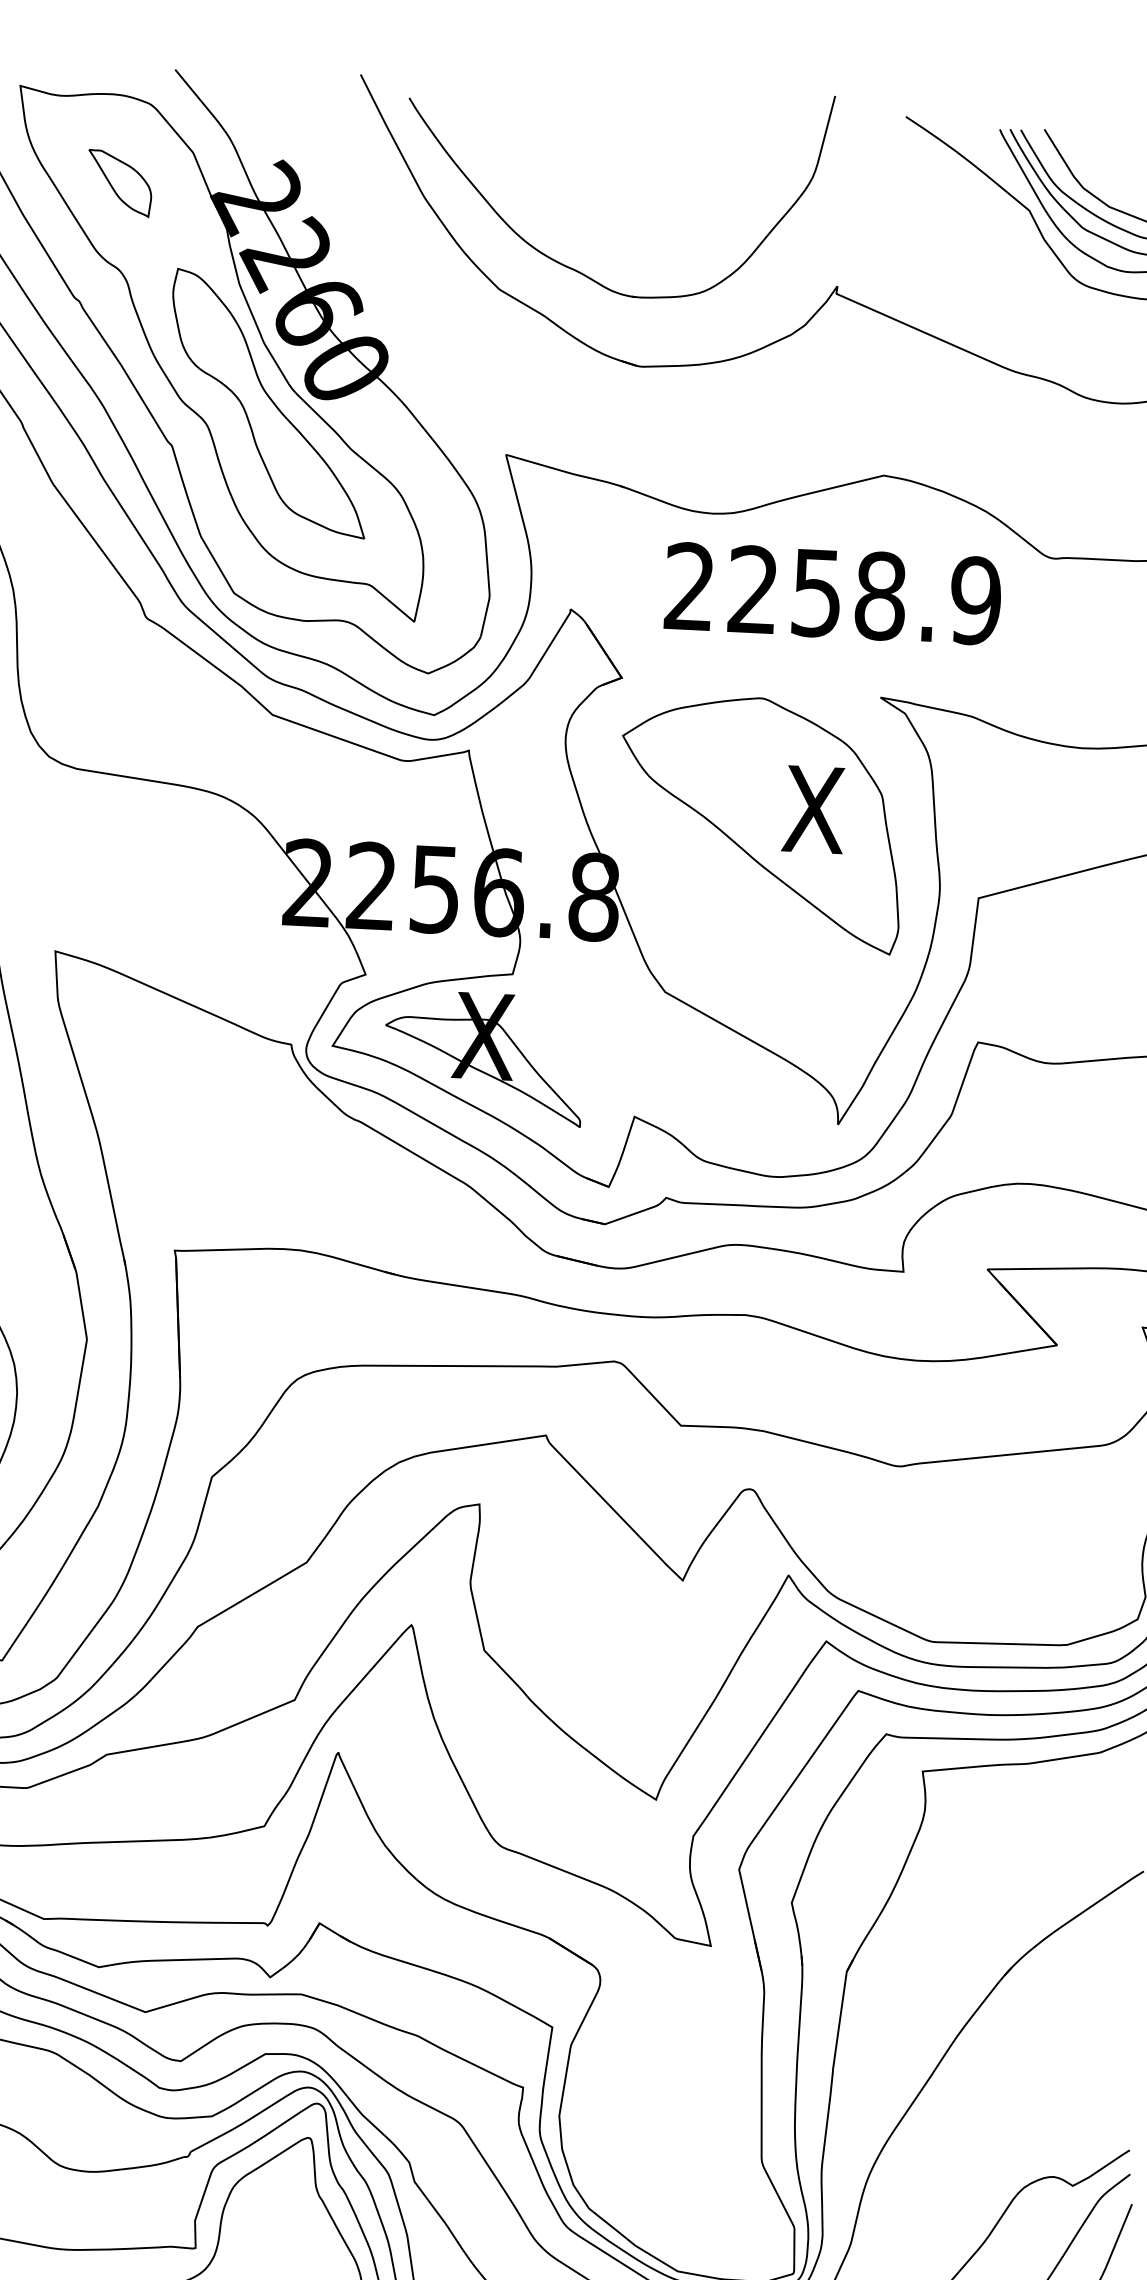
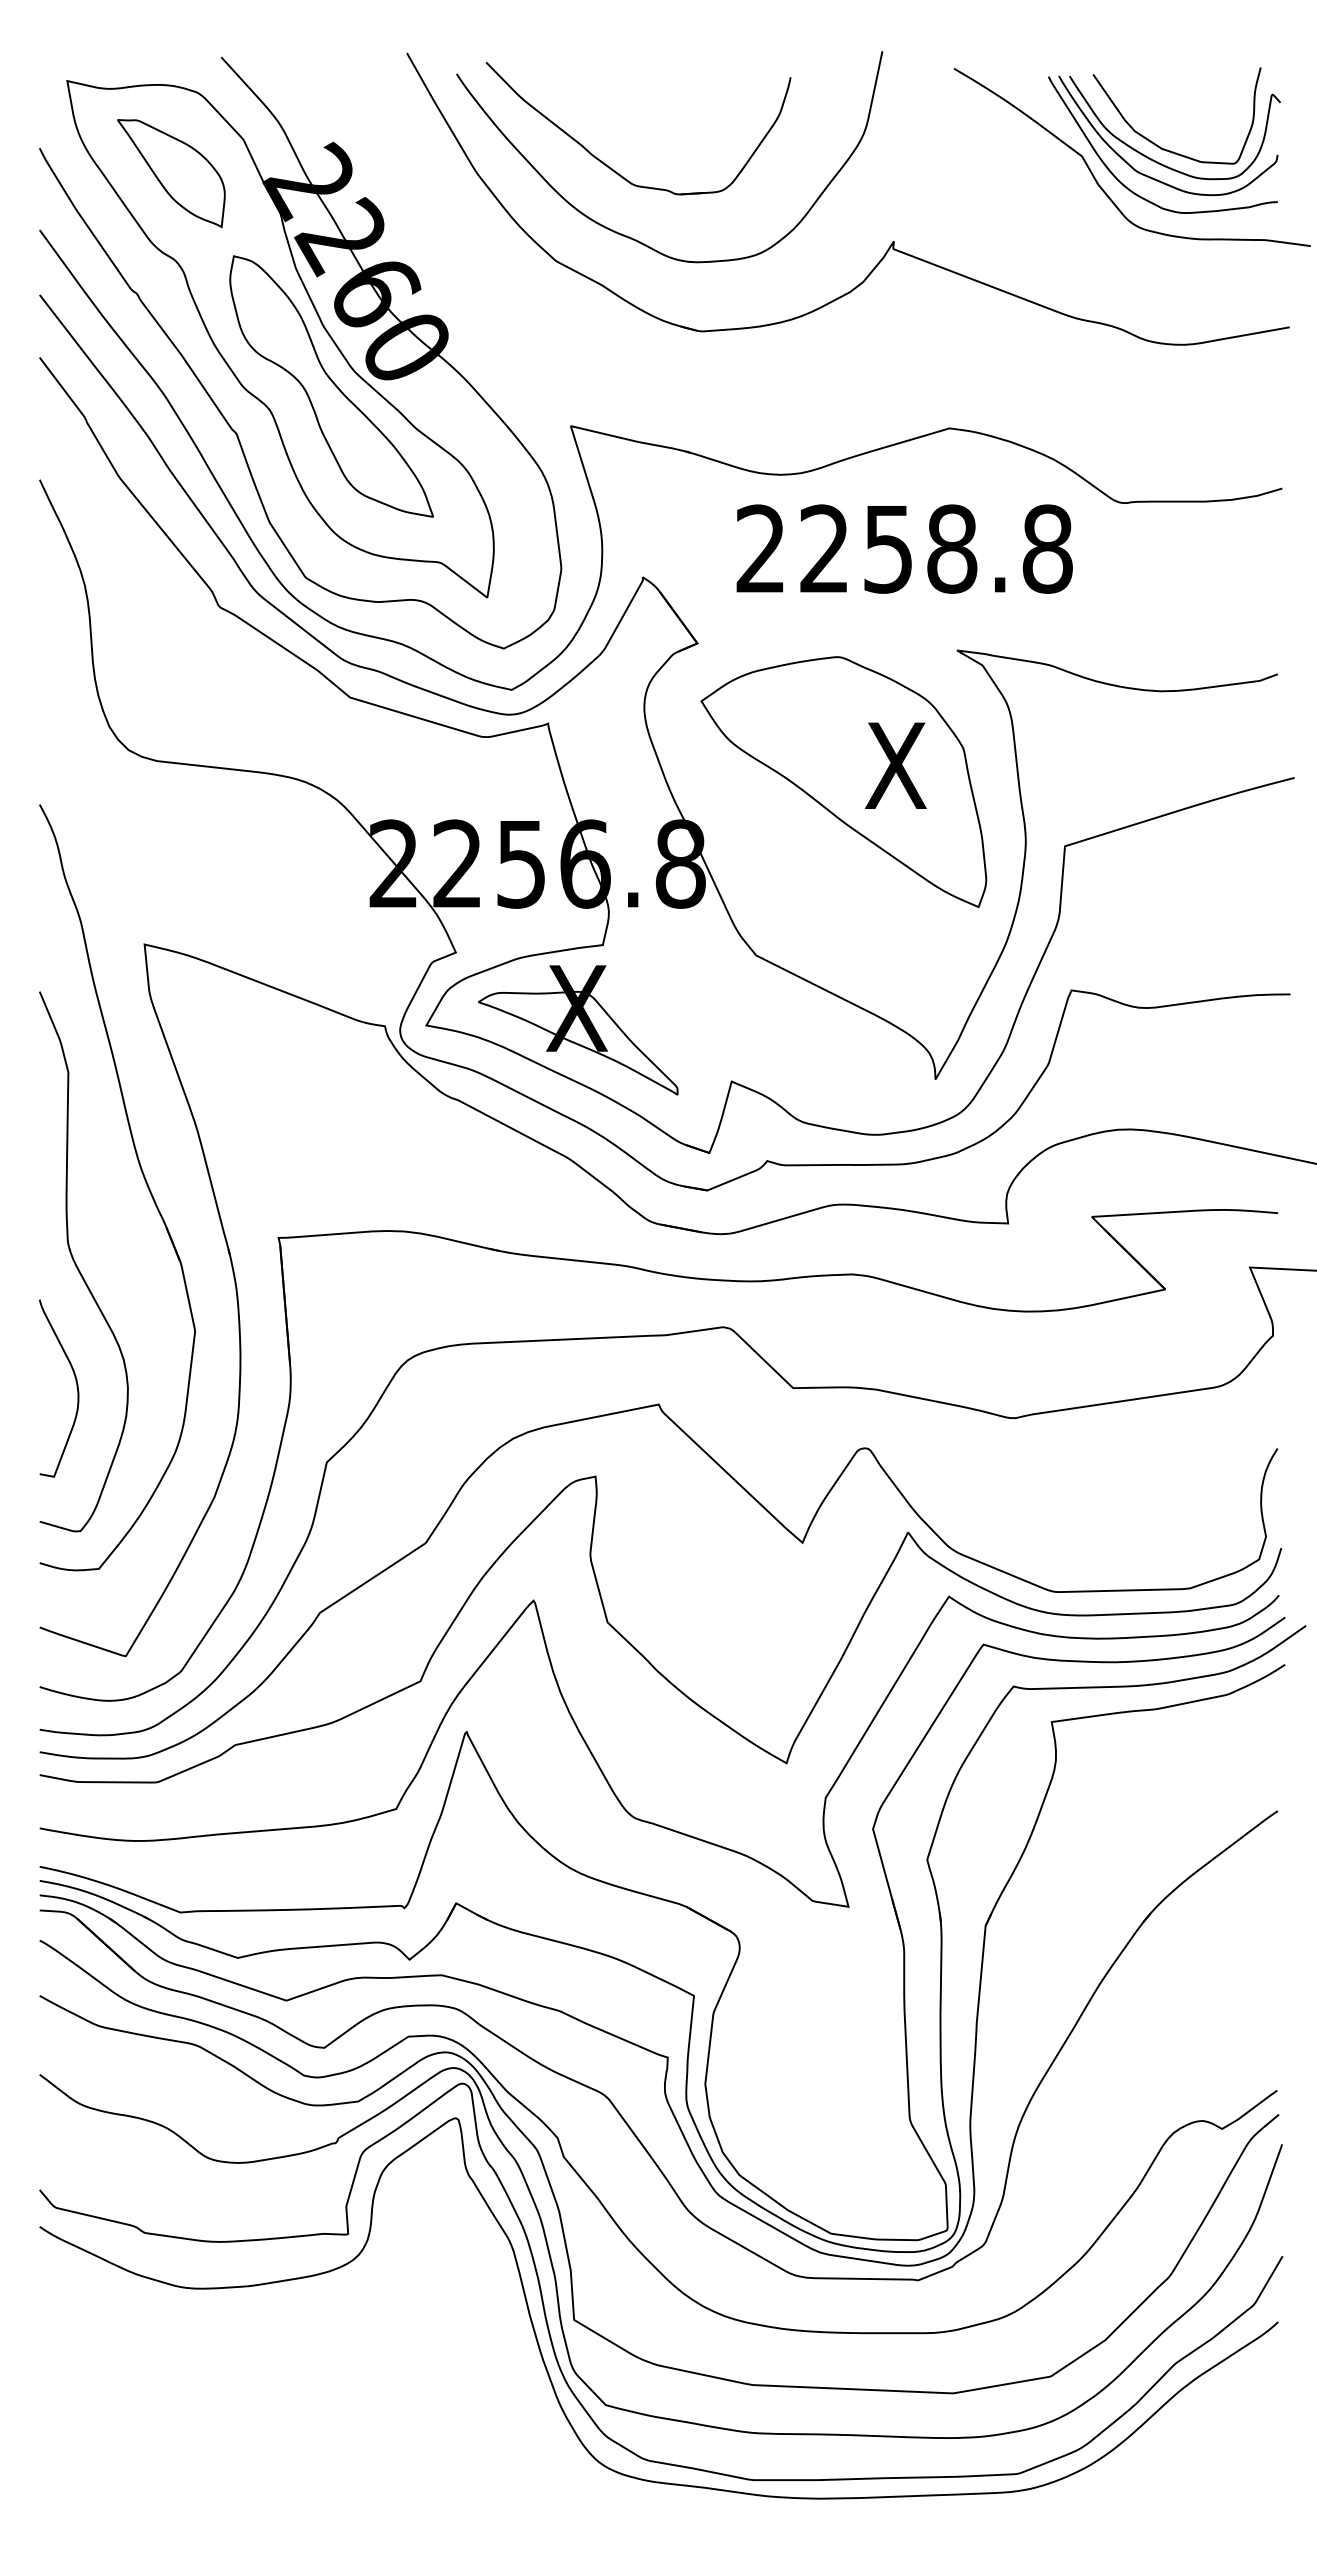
part: (119, 183) -> (171, 173), size x1.67
part: (556, 196) -> (608, 165), added
text: (975, 600) -> (1047, 548), 2258.9 -> 2258.8

